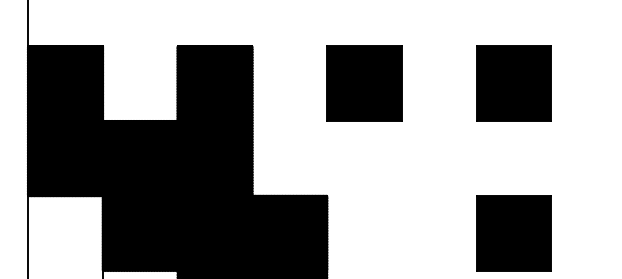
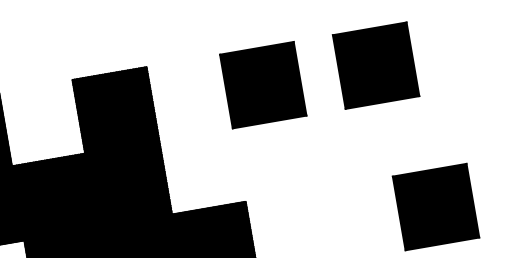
part: (513, 83) -> (375, 65), moved

